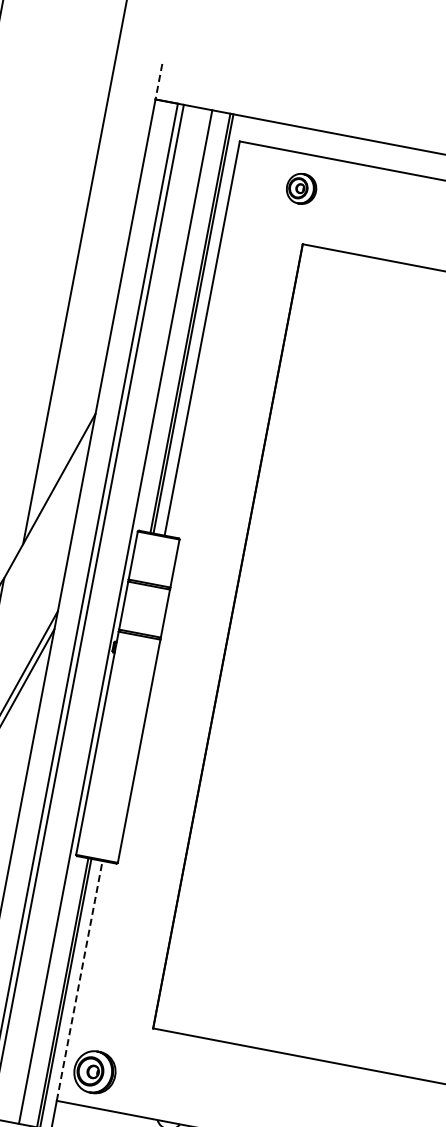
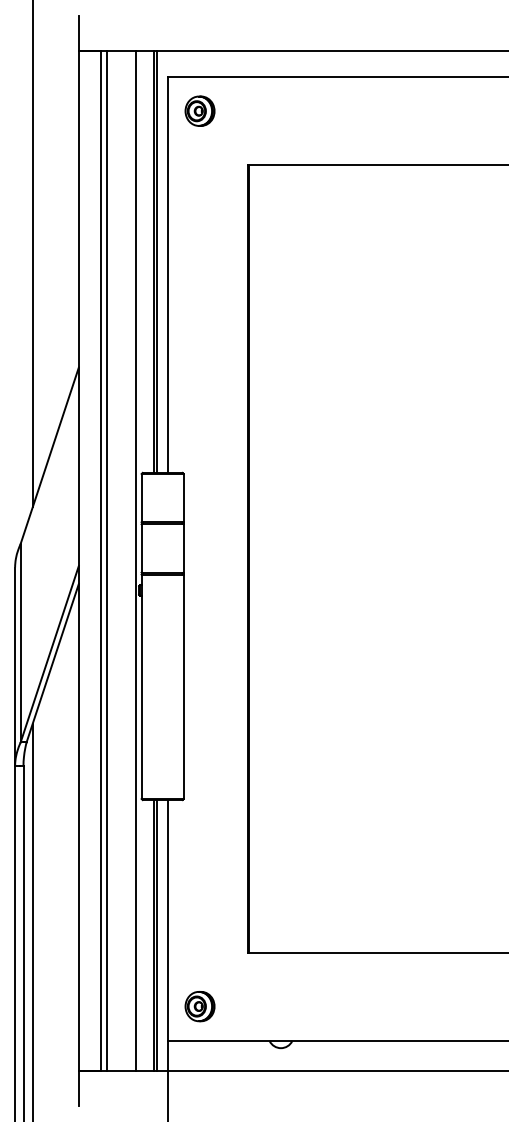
line: (158, 81) -> (78, 33), dashed -> solid
part: (301, 188) -> (199, 110), moved
line: (79, 980) -> (168, 920), dashed -> solid
part: (94, 1072) -> (199, 1006), size x0.71

